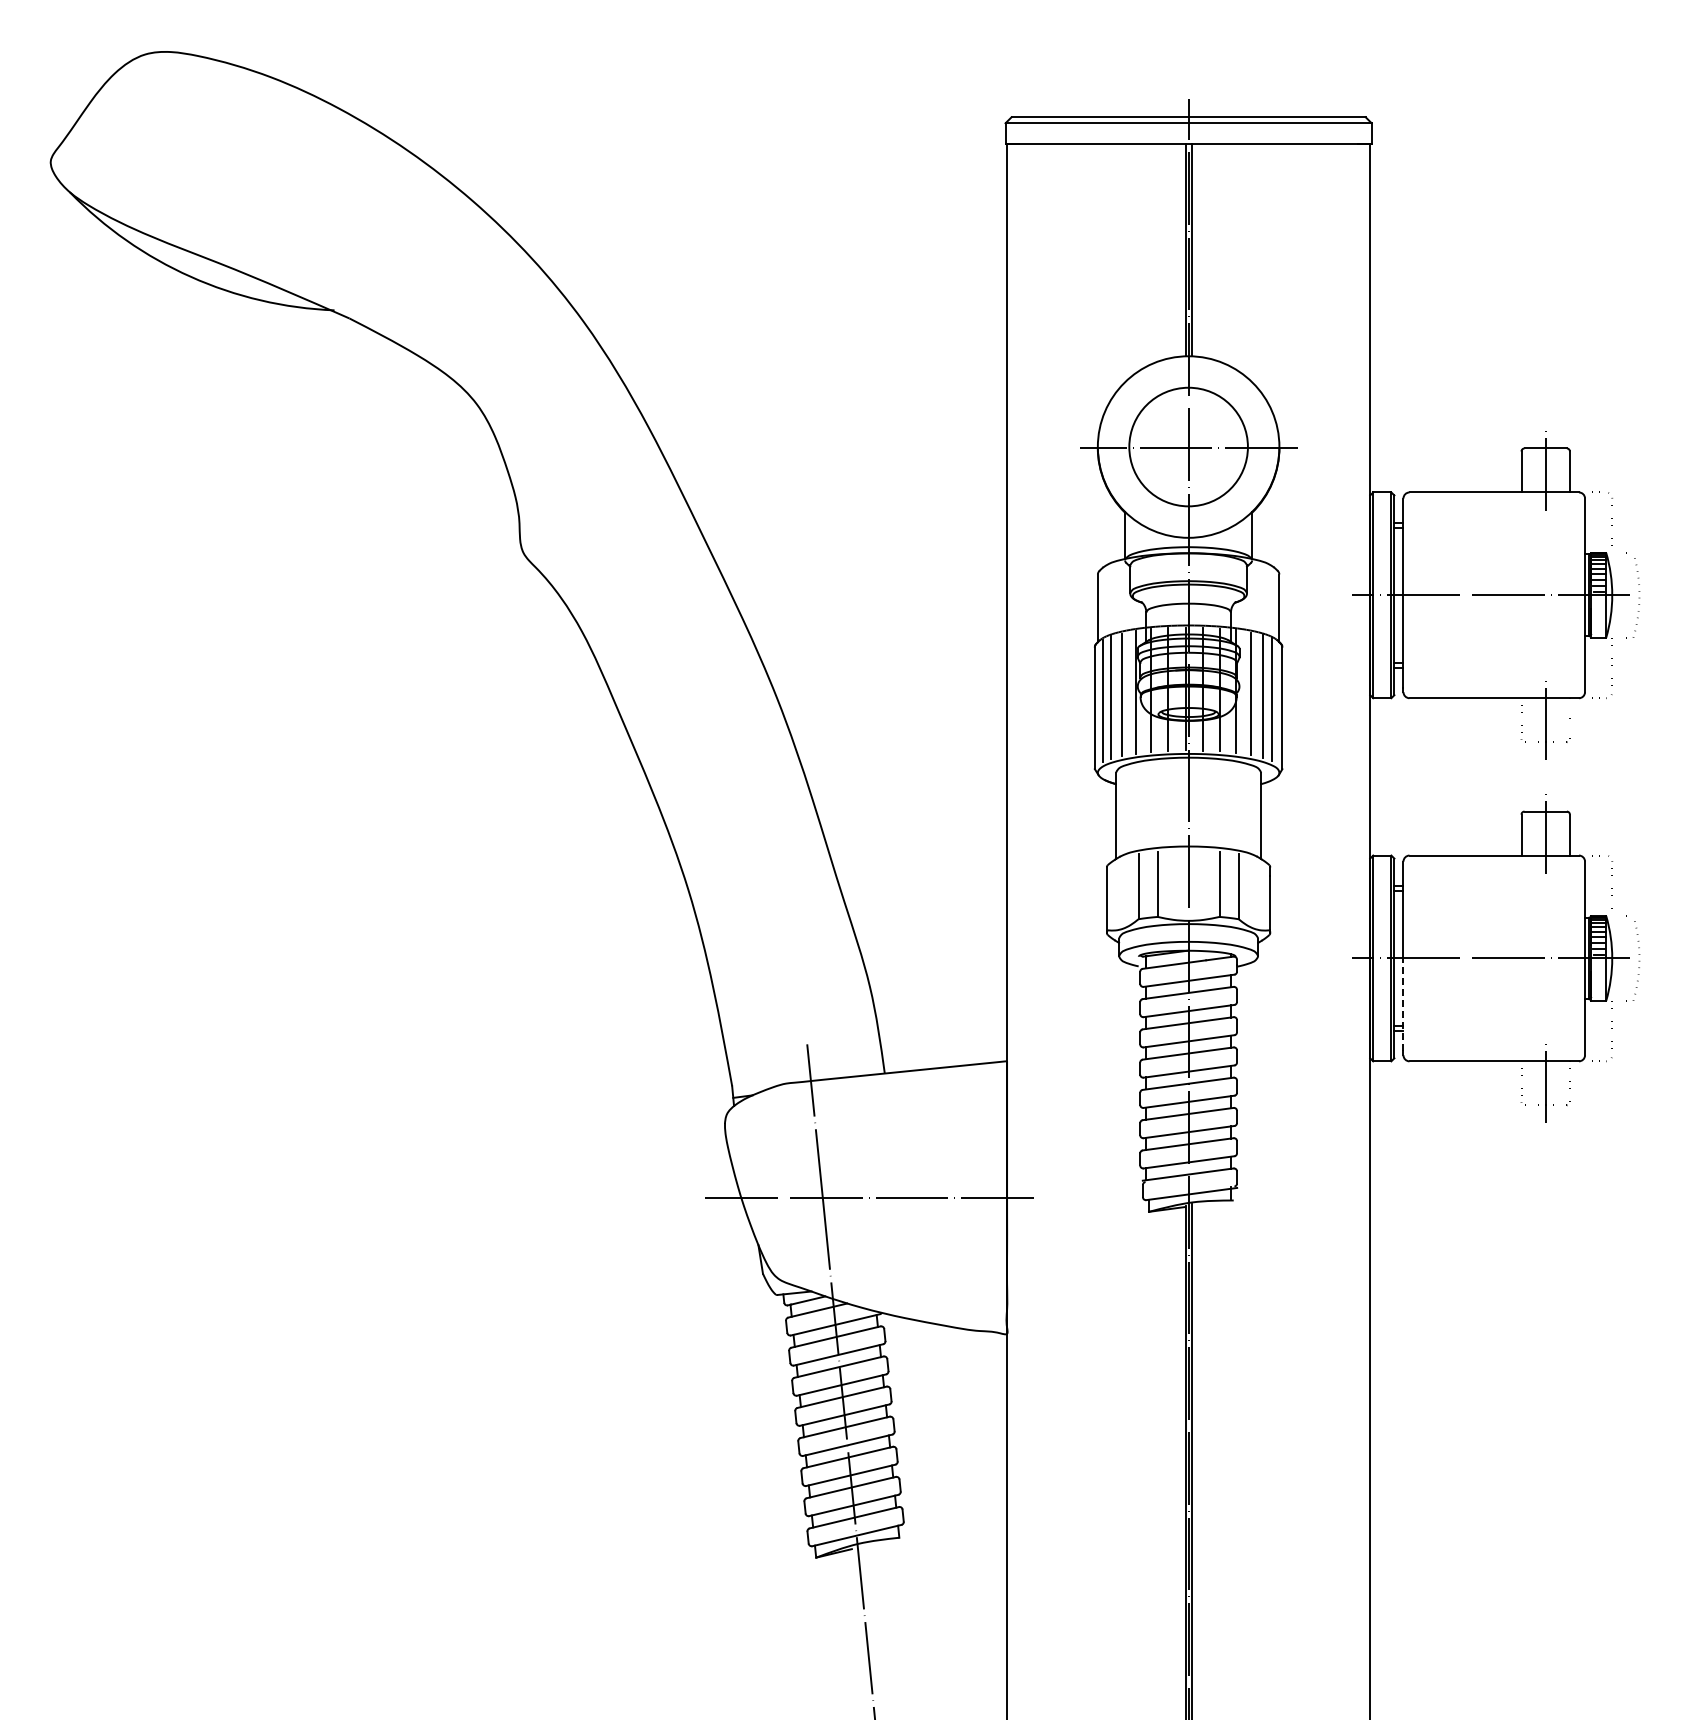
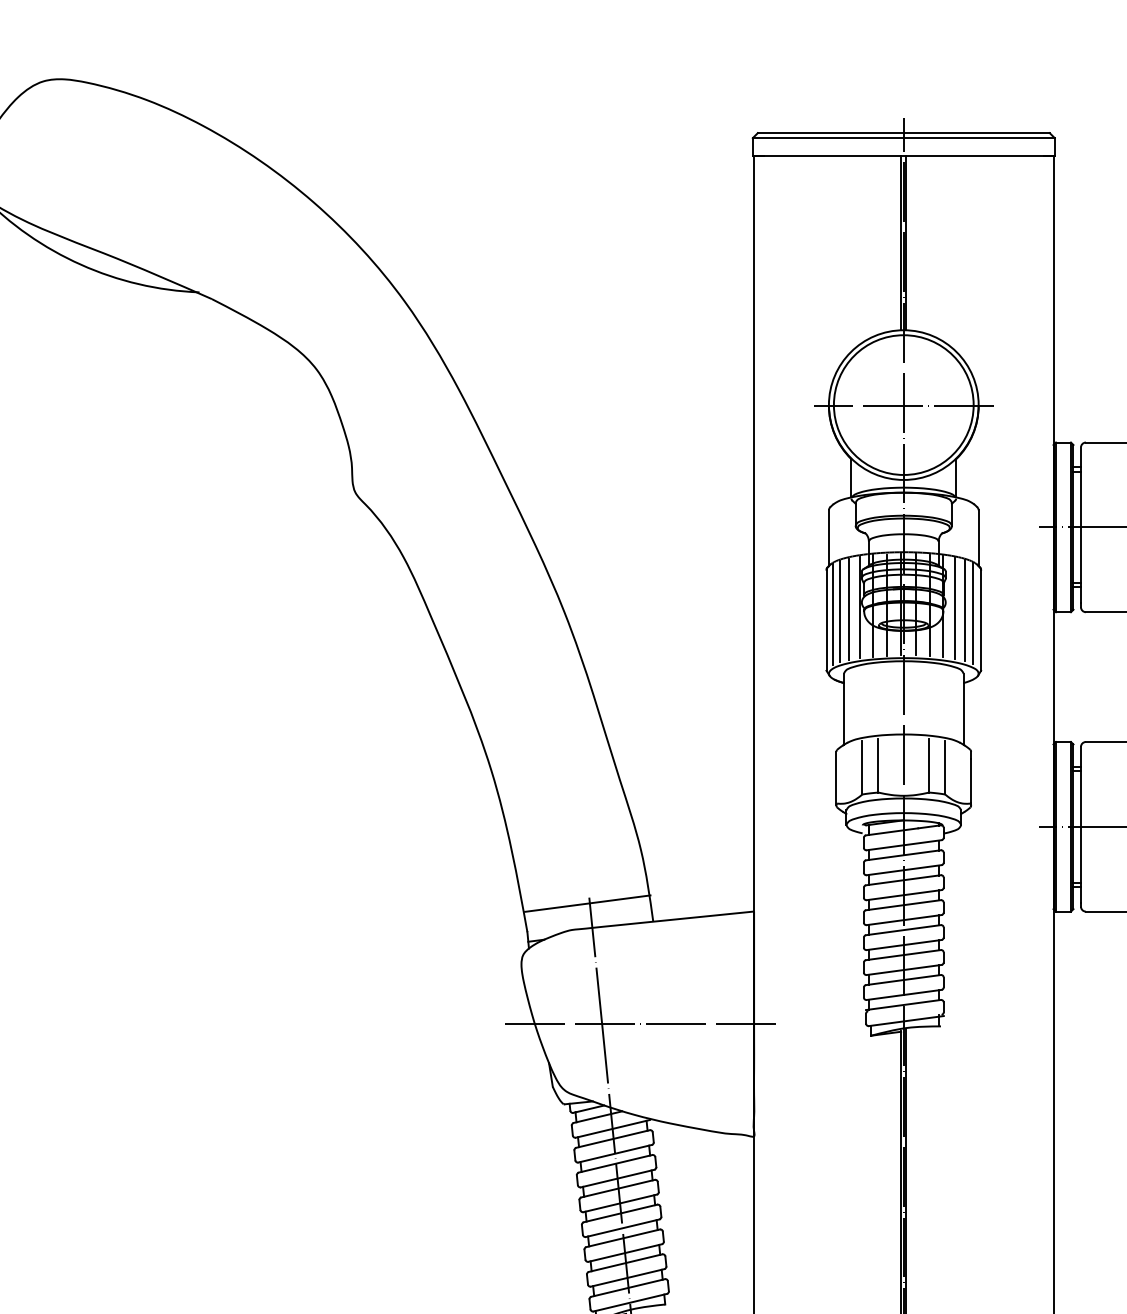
circle: (1188, 446) -> (903, 404), size x1.43
line: (1403, 1004) -> (1080, 864), dashed -> solid
line: (805, 1051) -> (587, 903), added

